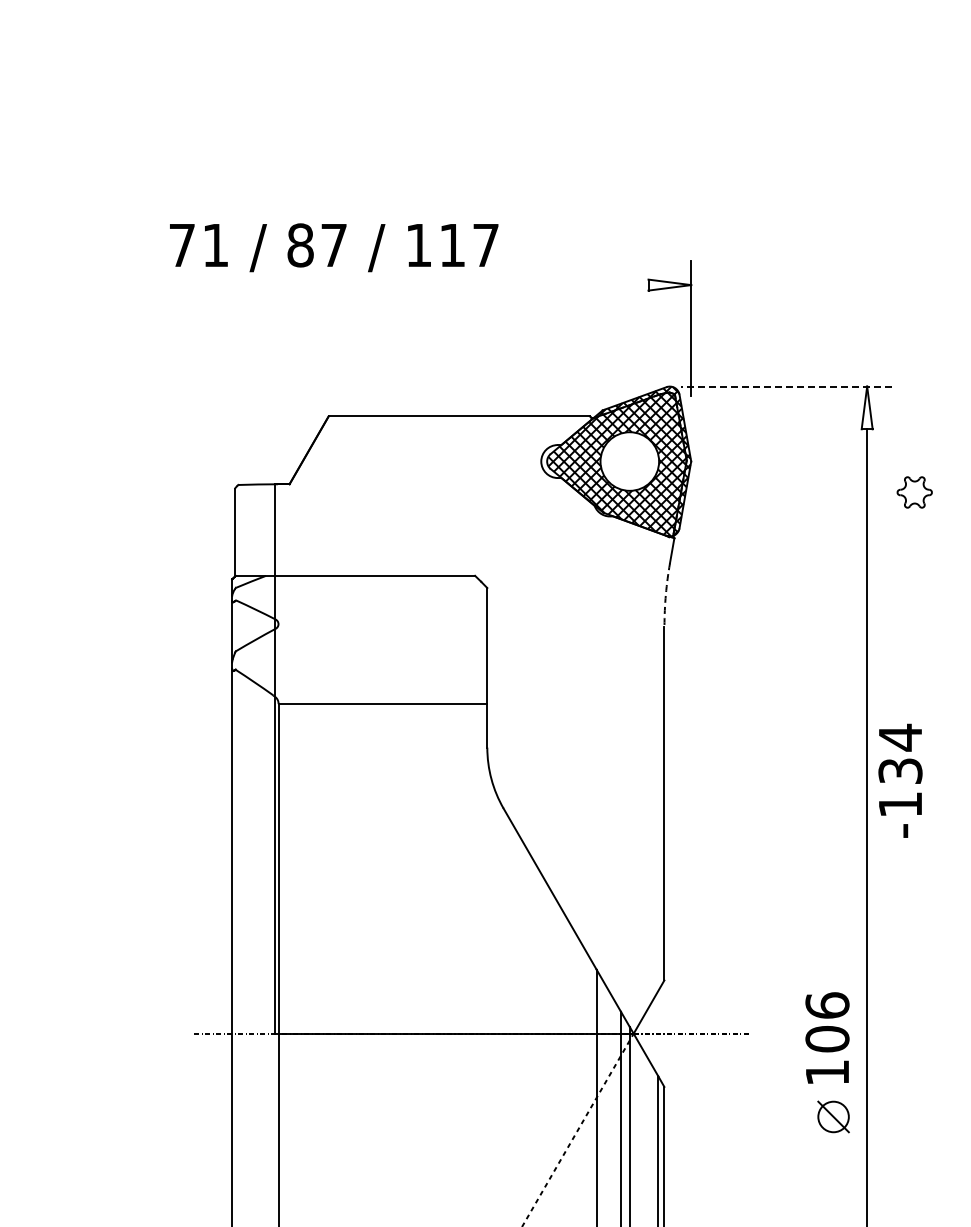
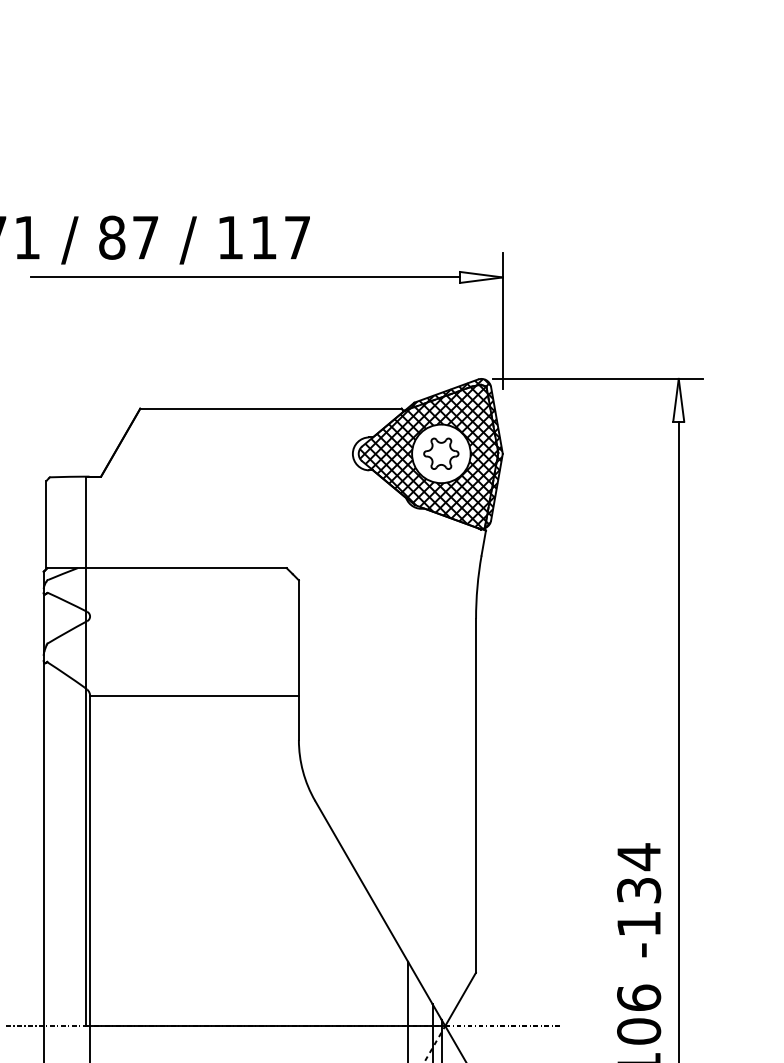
line: (433, 285) -> (245, 277), added
line: (786, 386) -> (598, 378), dashed -> solid
part: (914, 492) -> (441, 453), moved
arc: (665, 594) -> (477, 586), dashed -> solid
text: (900, 780) -> (639, 899), moved

